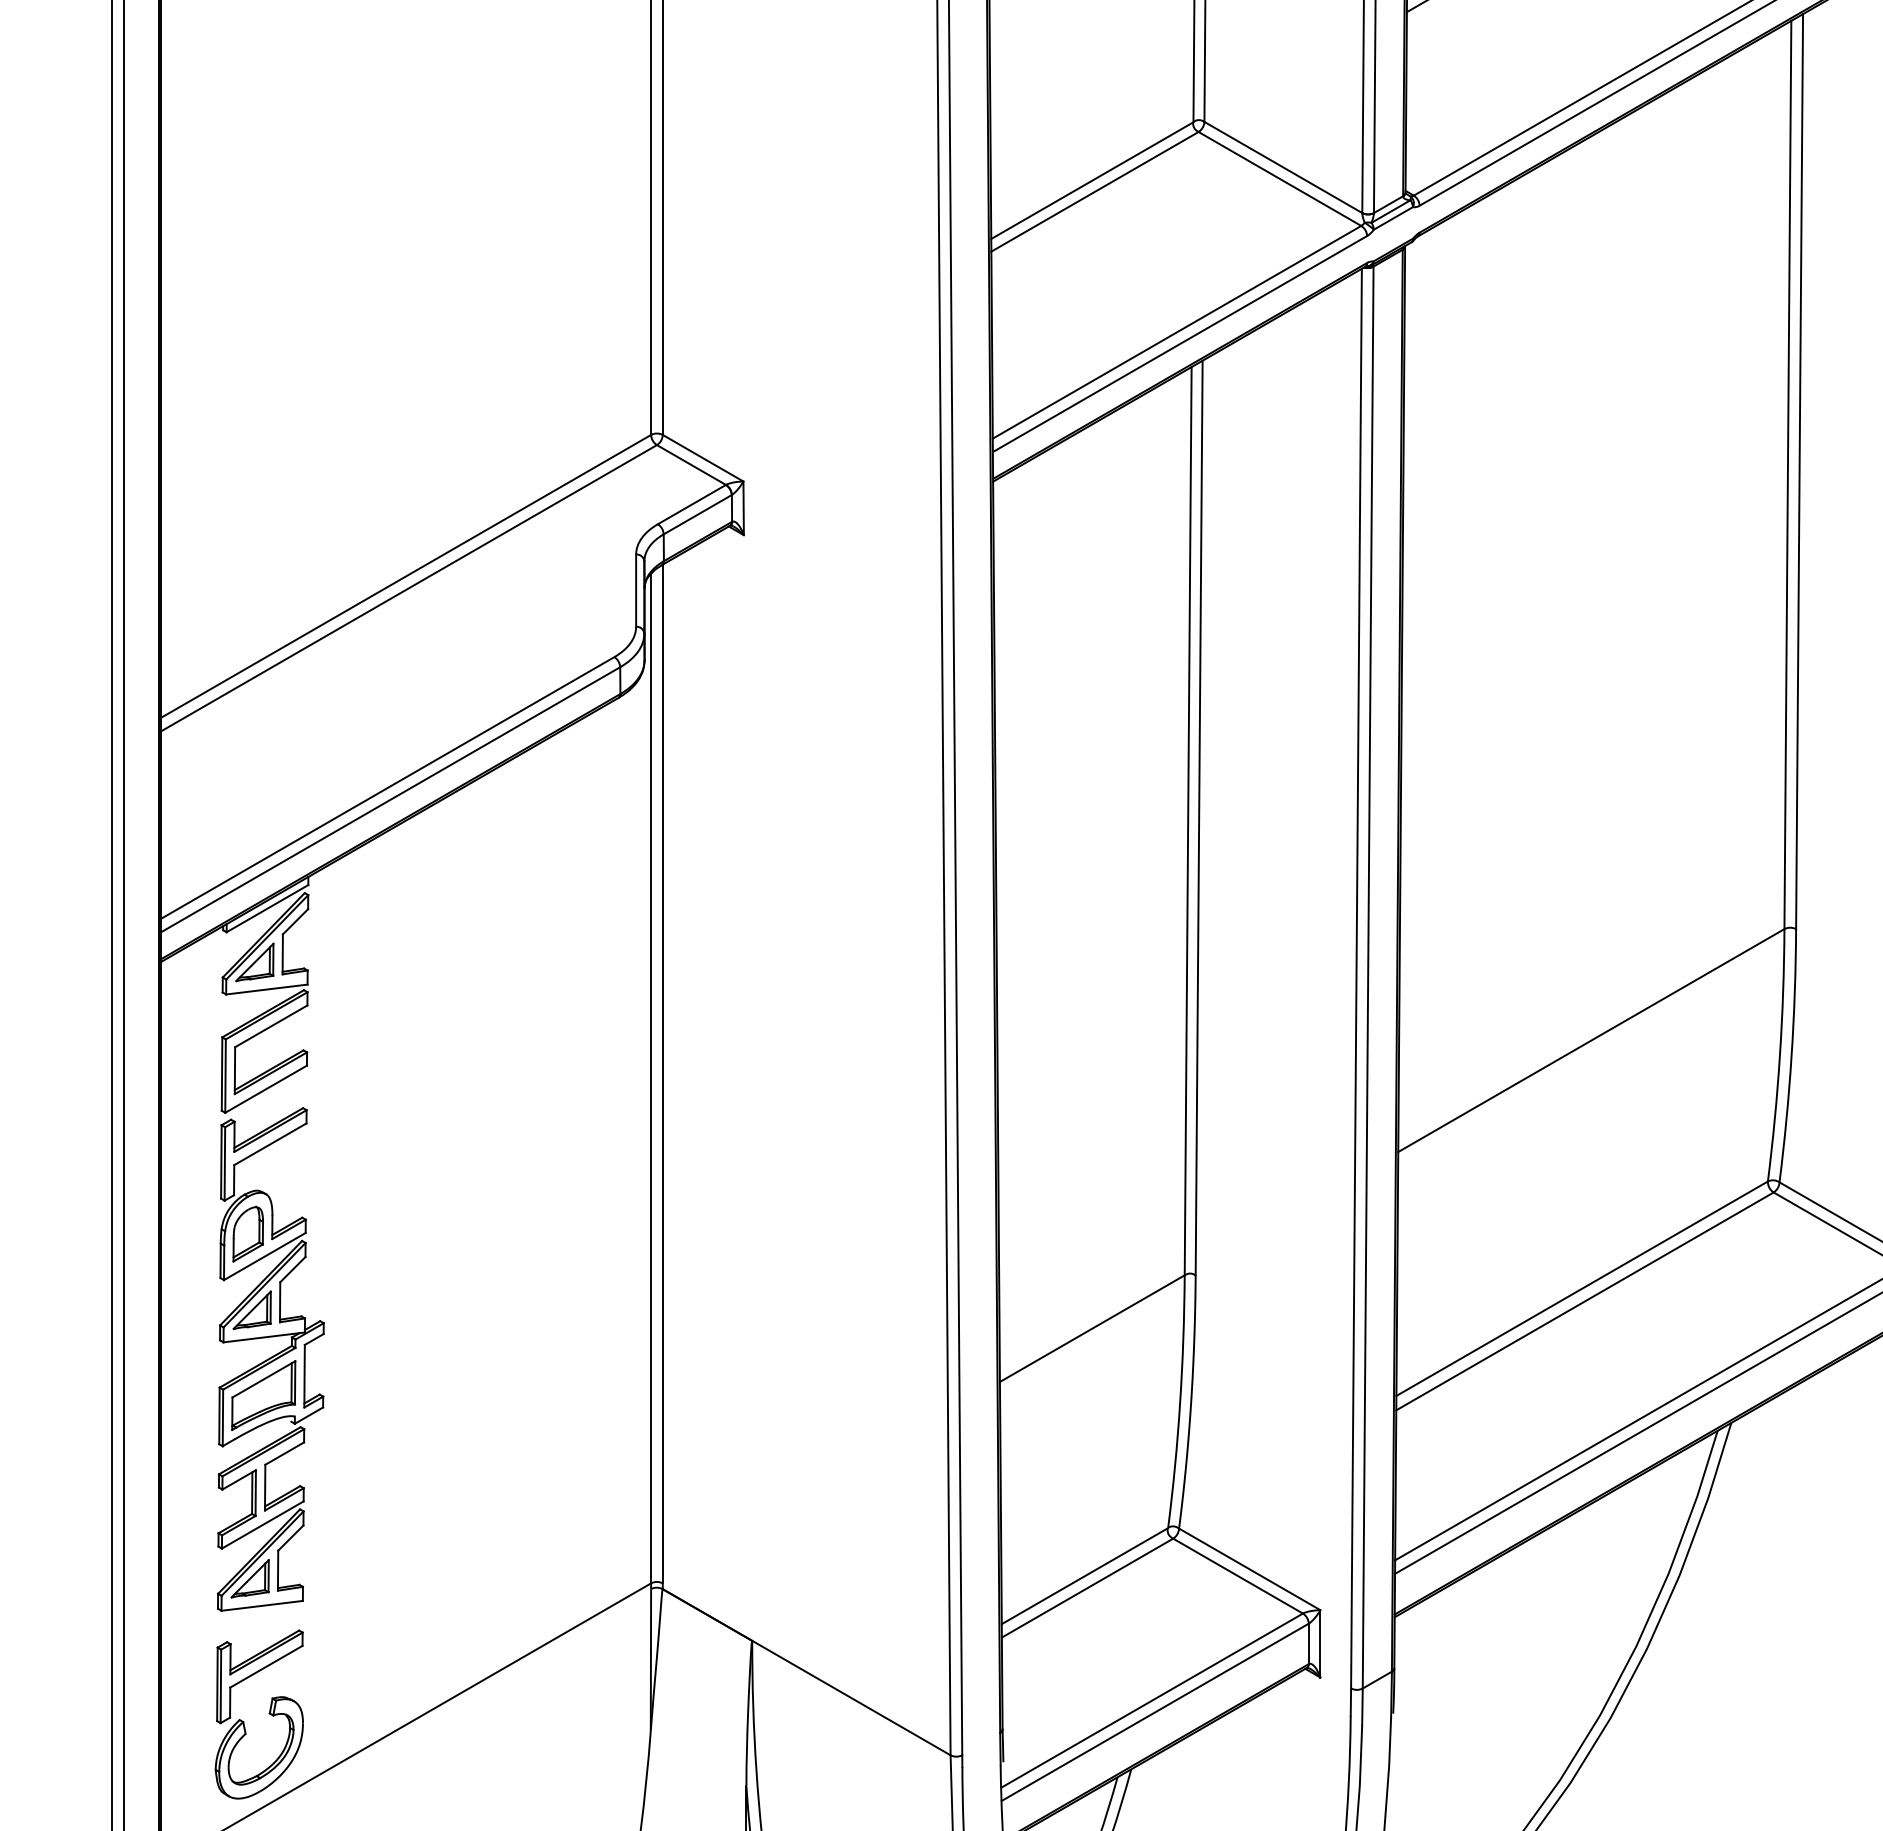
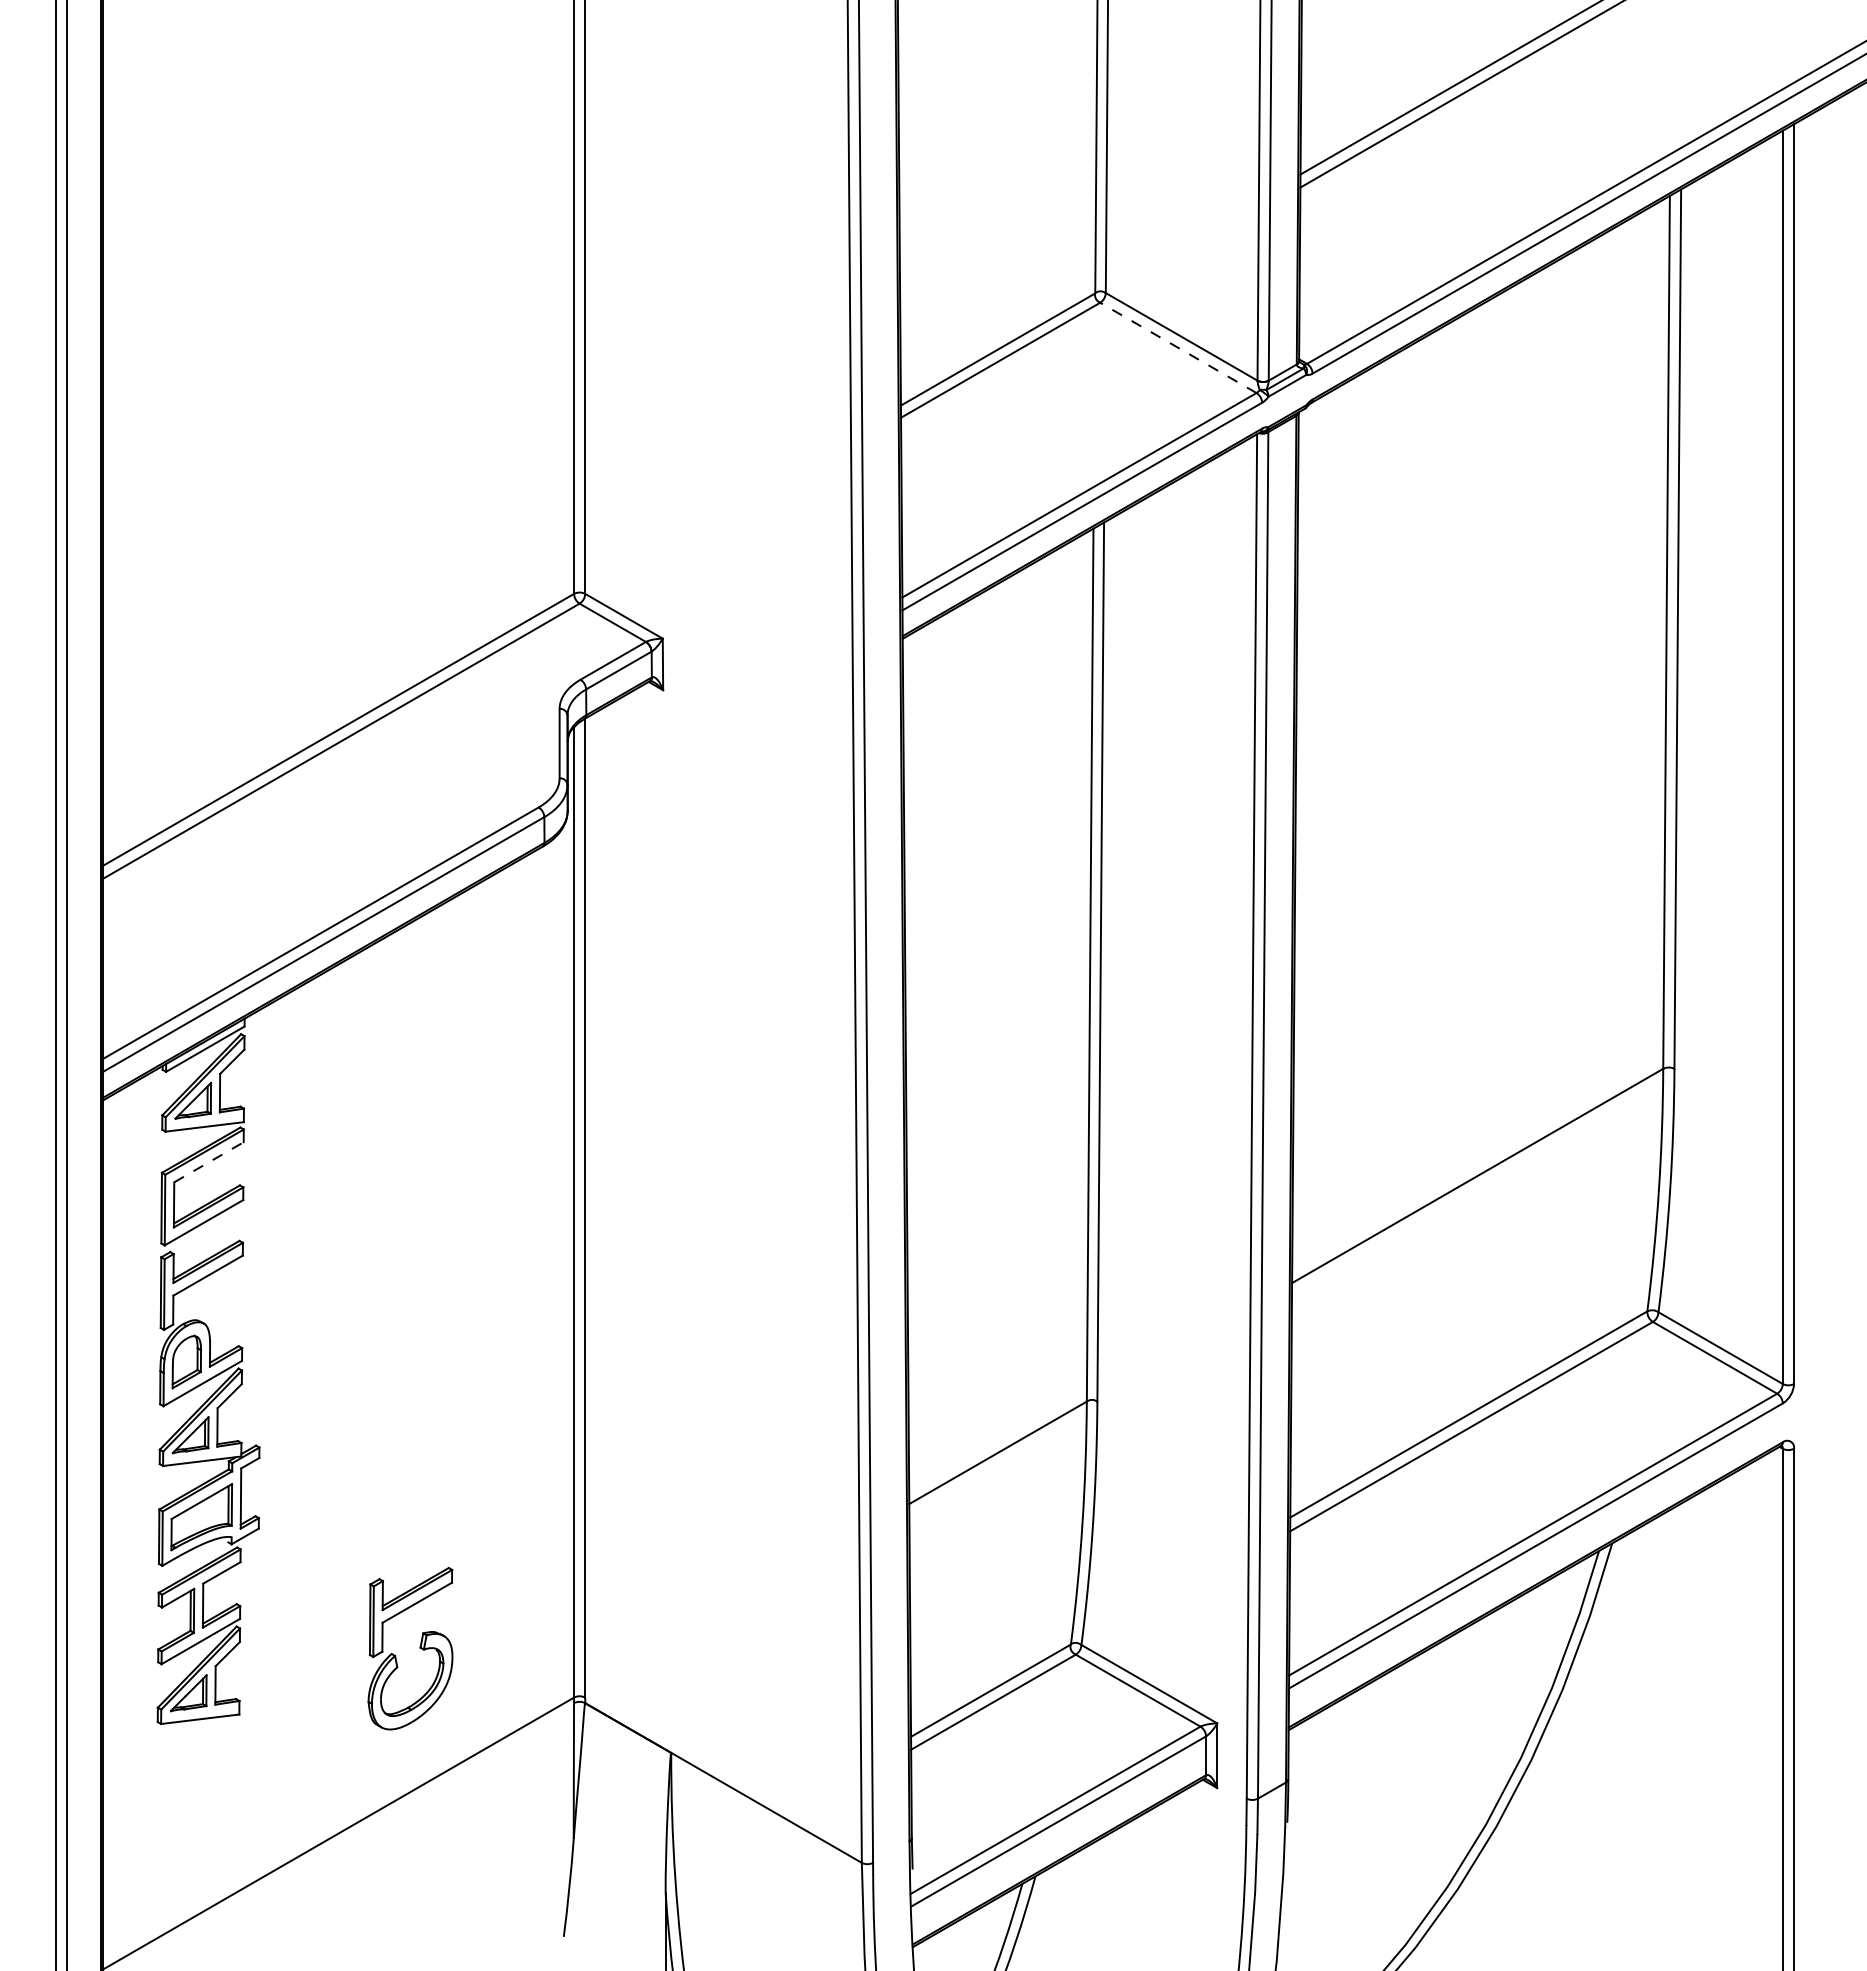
line: (1279, 178) -> (1177, 347), solid -> dashed
line: (271, 1026) -> (209, 1162), solid -> dashed
part: (268, 1714) -> (419, 1648), moved

